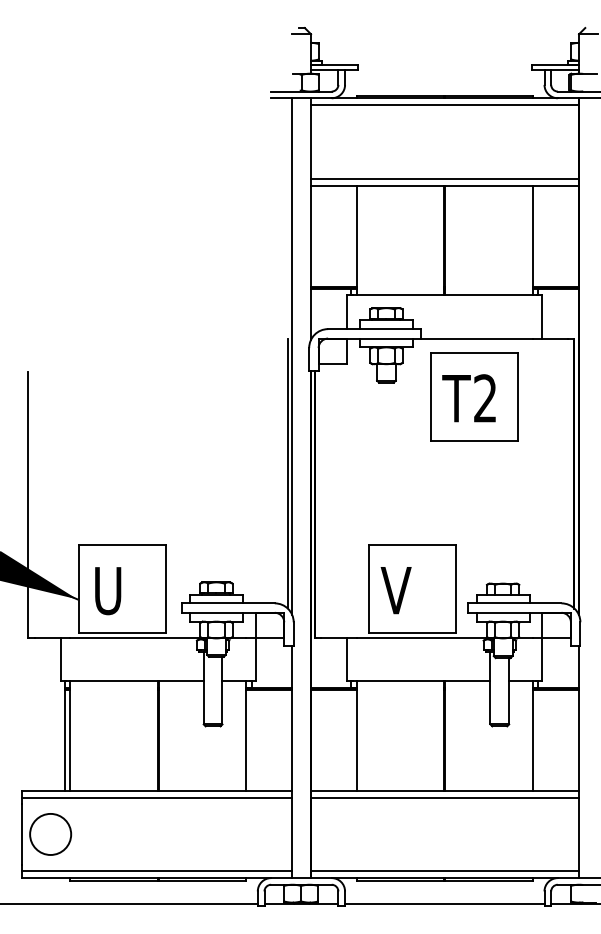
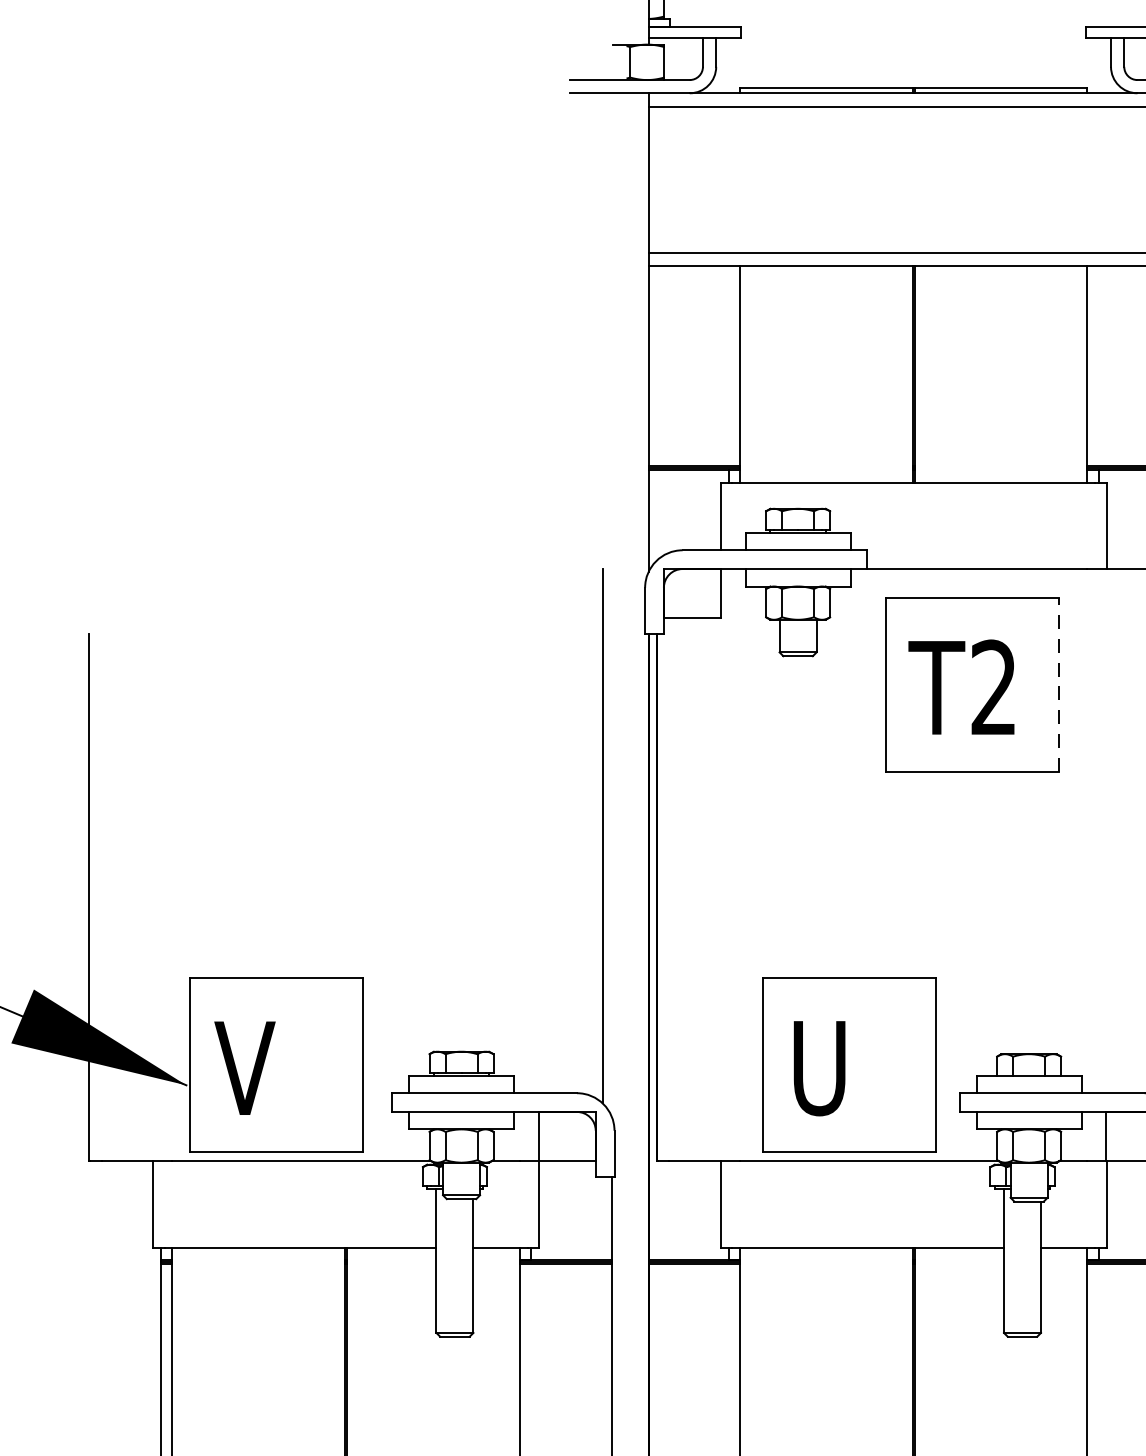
line: (292, 356) -> (612, 604), removed
line: (518, 397) -> (1059, 685), solid -> dashed
text: (395, 590) -> (816, 1067), V -> U
text: (106, 591) -> (243, 1069), U -> V

